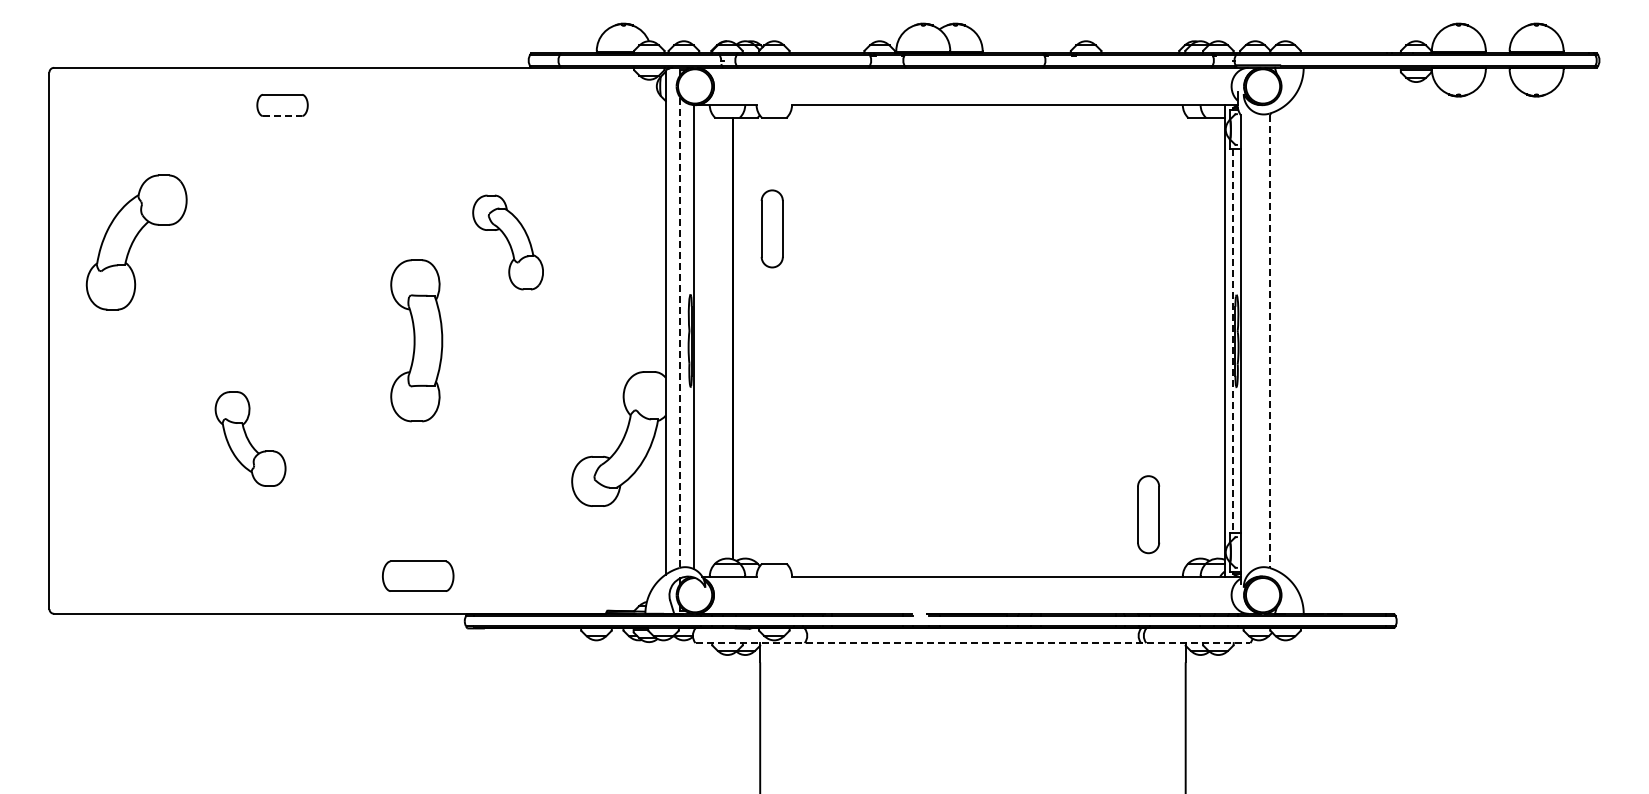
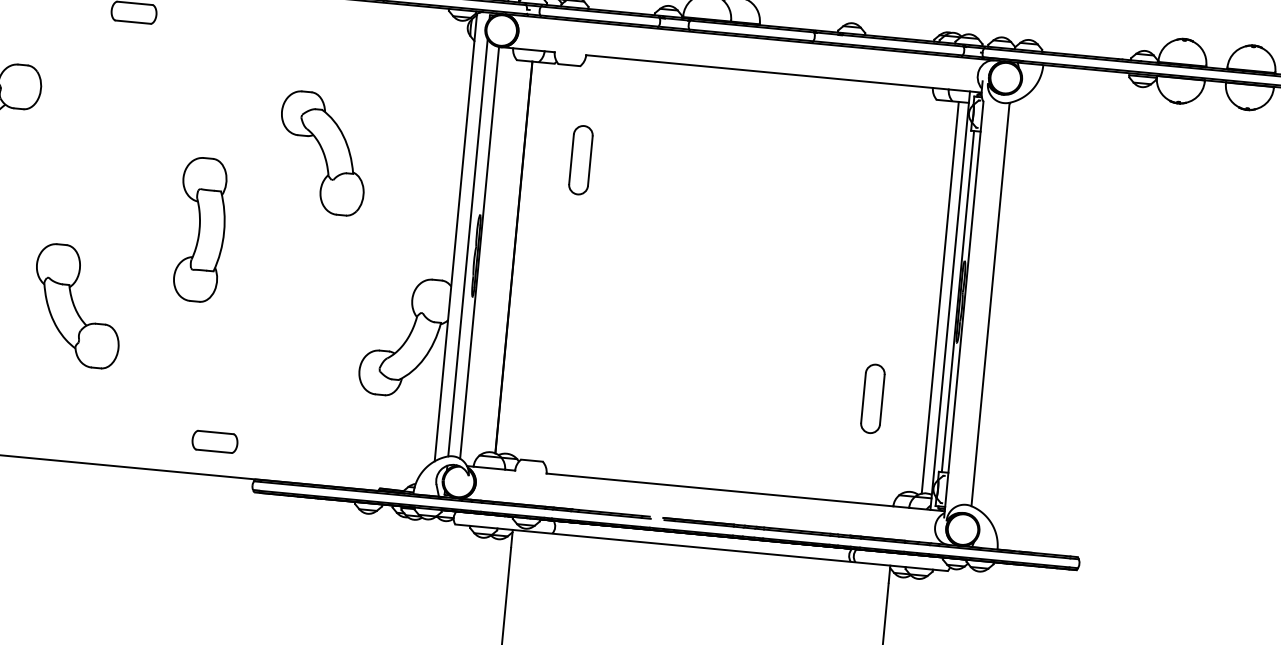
line: (282, 116) -> (133, 22), dashed -> solid
part: (771, 228) -> (580, 159), moved
part: (507, 242) -> (322, 153), size x1.43
line: (680, 333) -> (468, 248), dashed -> solid
line: (1213, 338) -> (940, 297), added
part: (416, 340) -> (201, 229), moved
line: (1233, 341) -> (958, 302), dashed -> solid
line: (1270, 341) -> (990, 305), dashed -> solid
part: (250, 438) -> (77, 305), size x1.43
part: (1148, 514) -> (872, 398), moved
part: (418, 575) -> (215, 441), size x0.71
line: (973, 643) -> (702, 548), dashed -> solid

